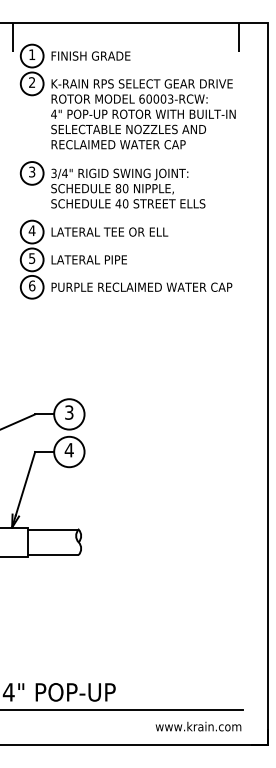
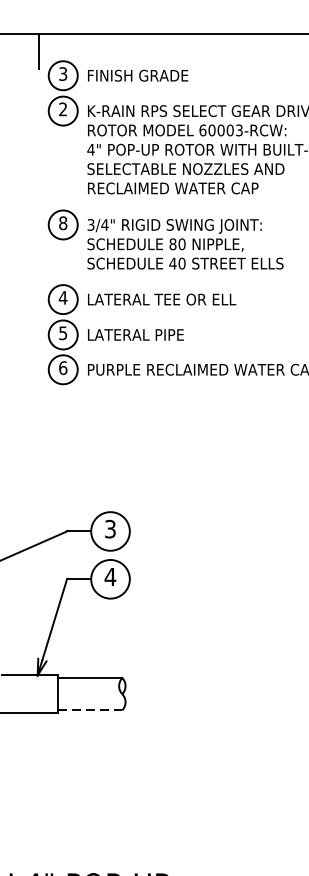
text: (32, 54) -> (63, 73), 1 -> 3
text: (32, 171) -> (63, 222), 3 -> 8
line: (53, 554) -> (90, 709), solid -> dashed

